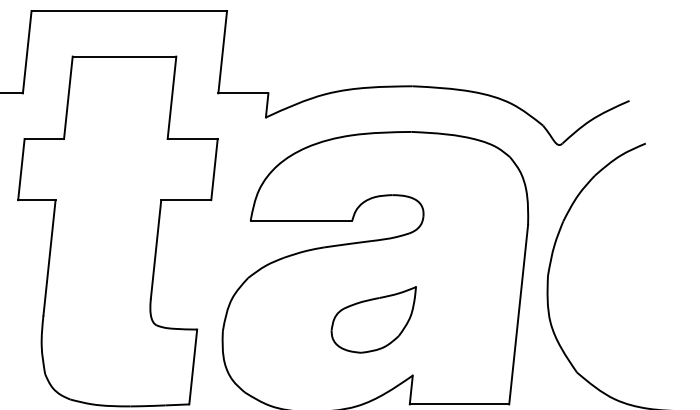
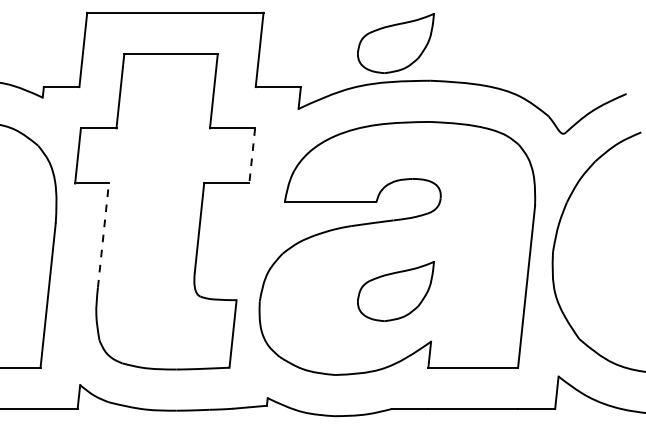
part: (373, 44) -> (395, 43), added
line: (214, 169) -> (252, 155), solid -> dashed
line: (49, 256) -> (103, 234), solid -> dashed

